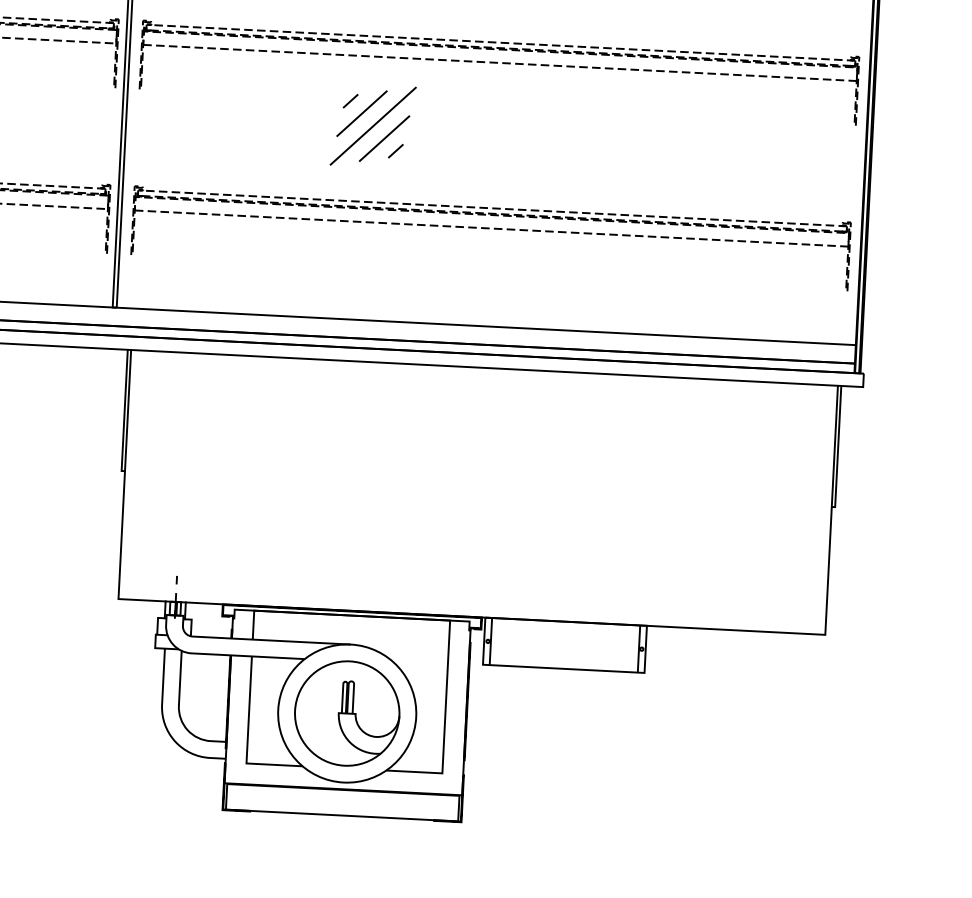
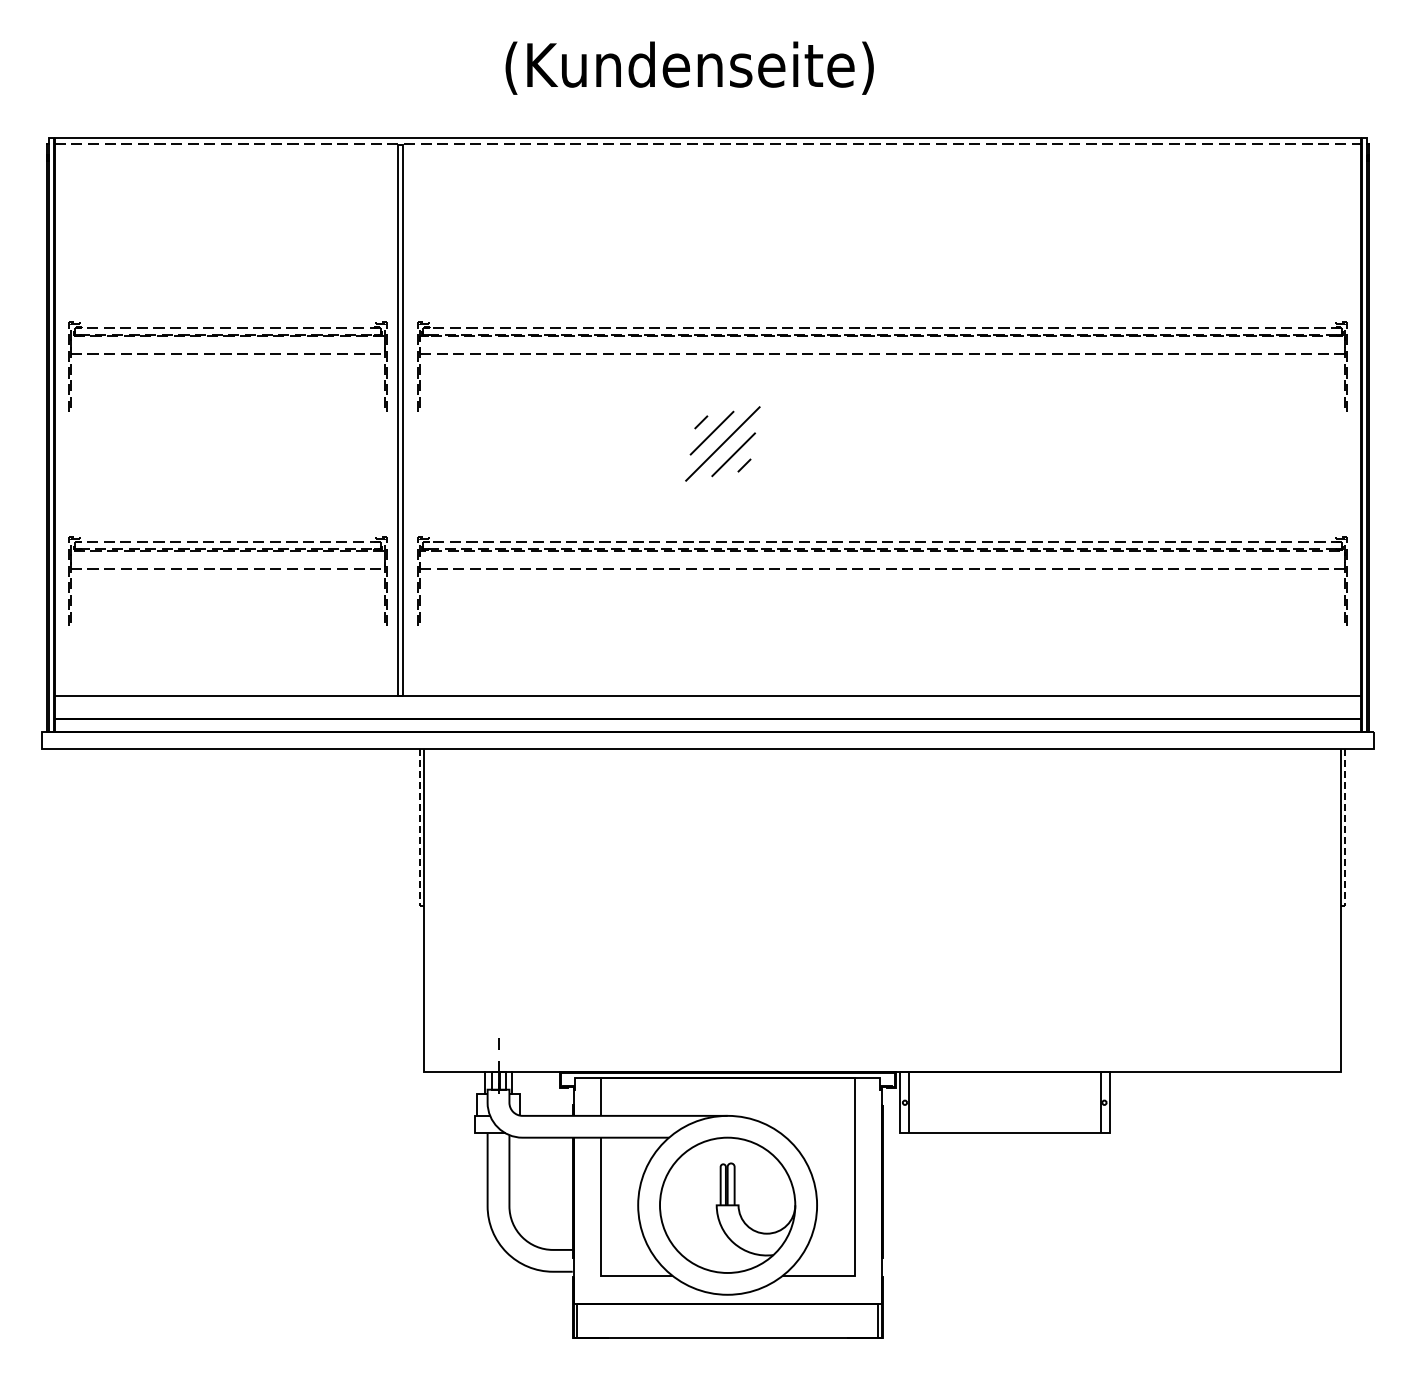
part: (373, 125) -> (722, 443), size x0.7
line: (124, 412) -> (419, 830), solid -> dashed
line: (838, 448) -> (1345, 830), solid -> dashed

